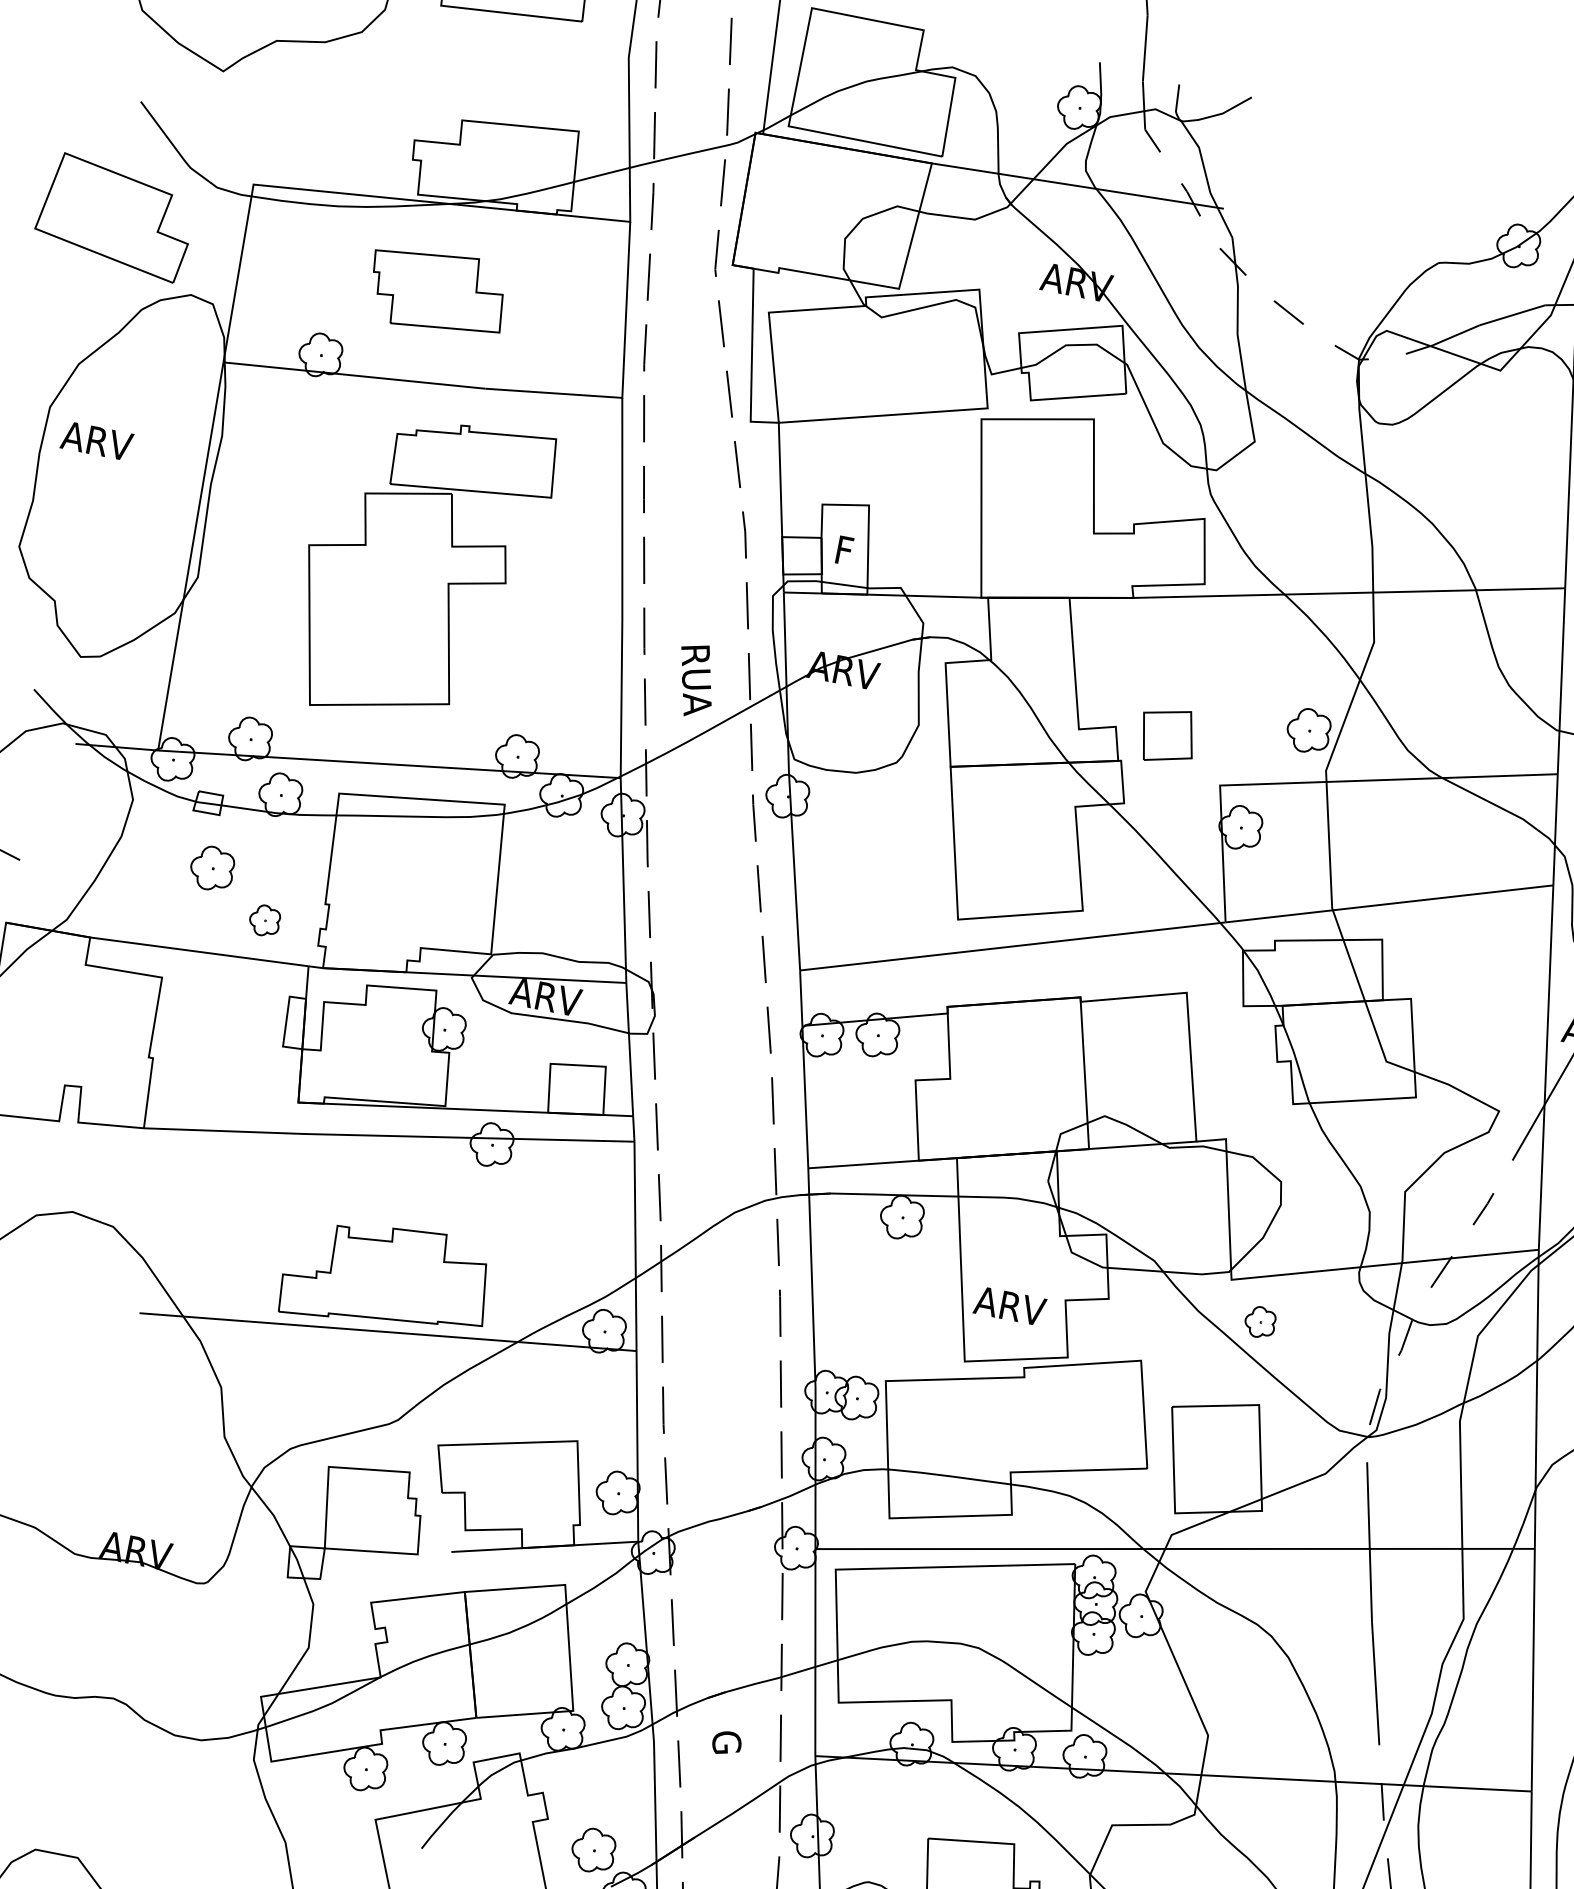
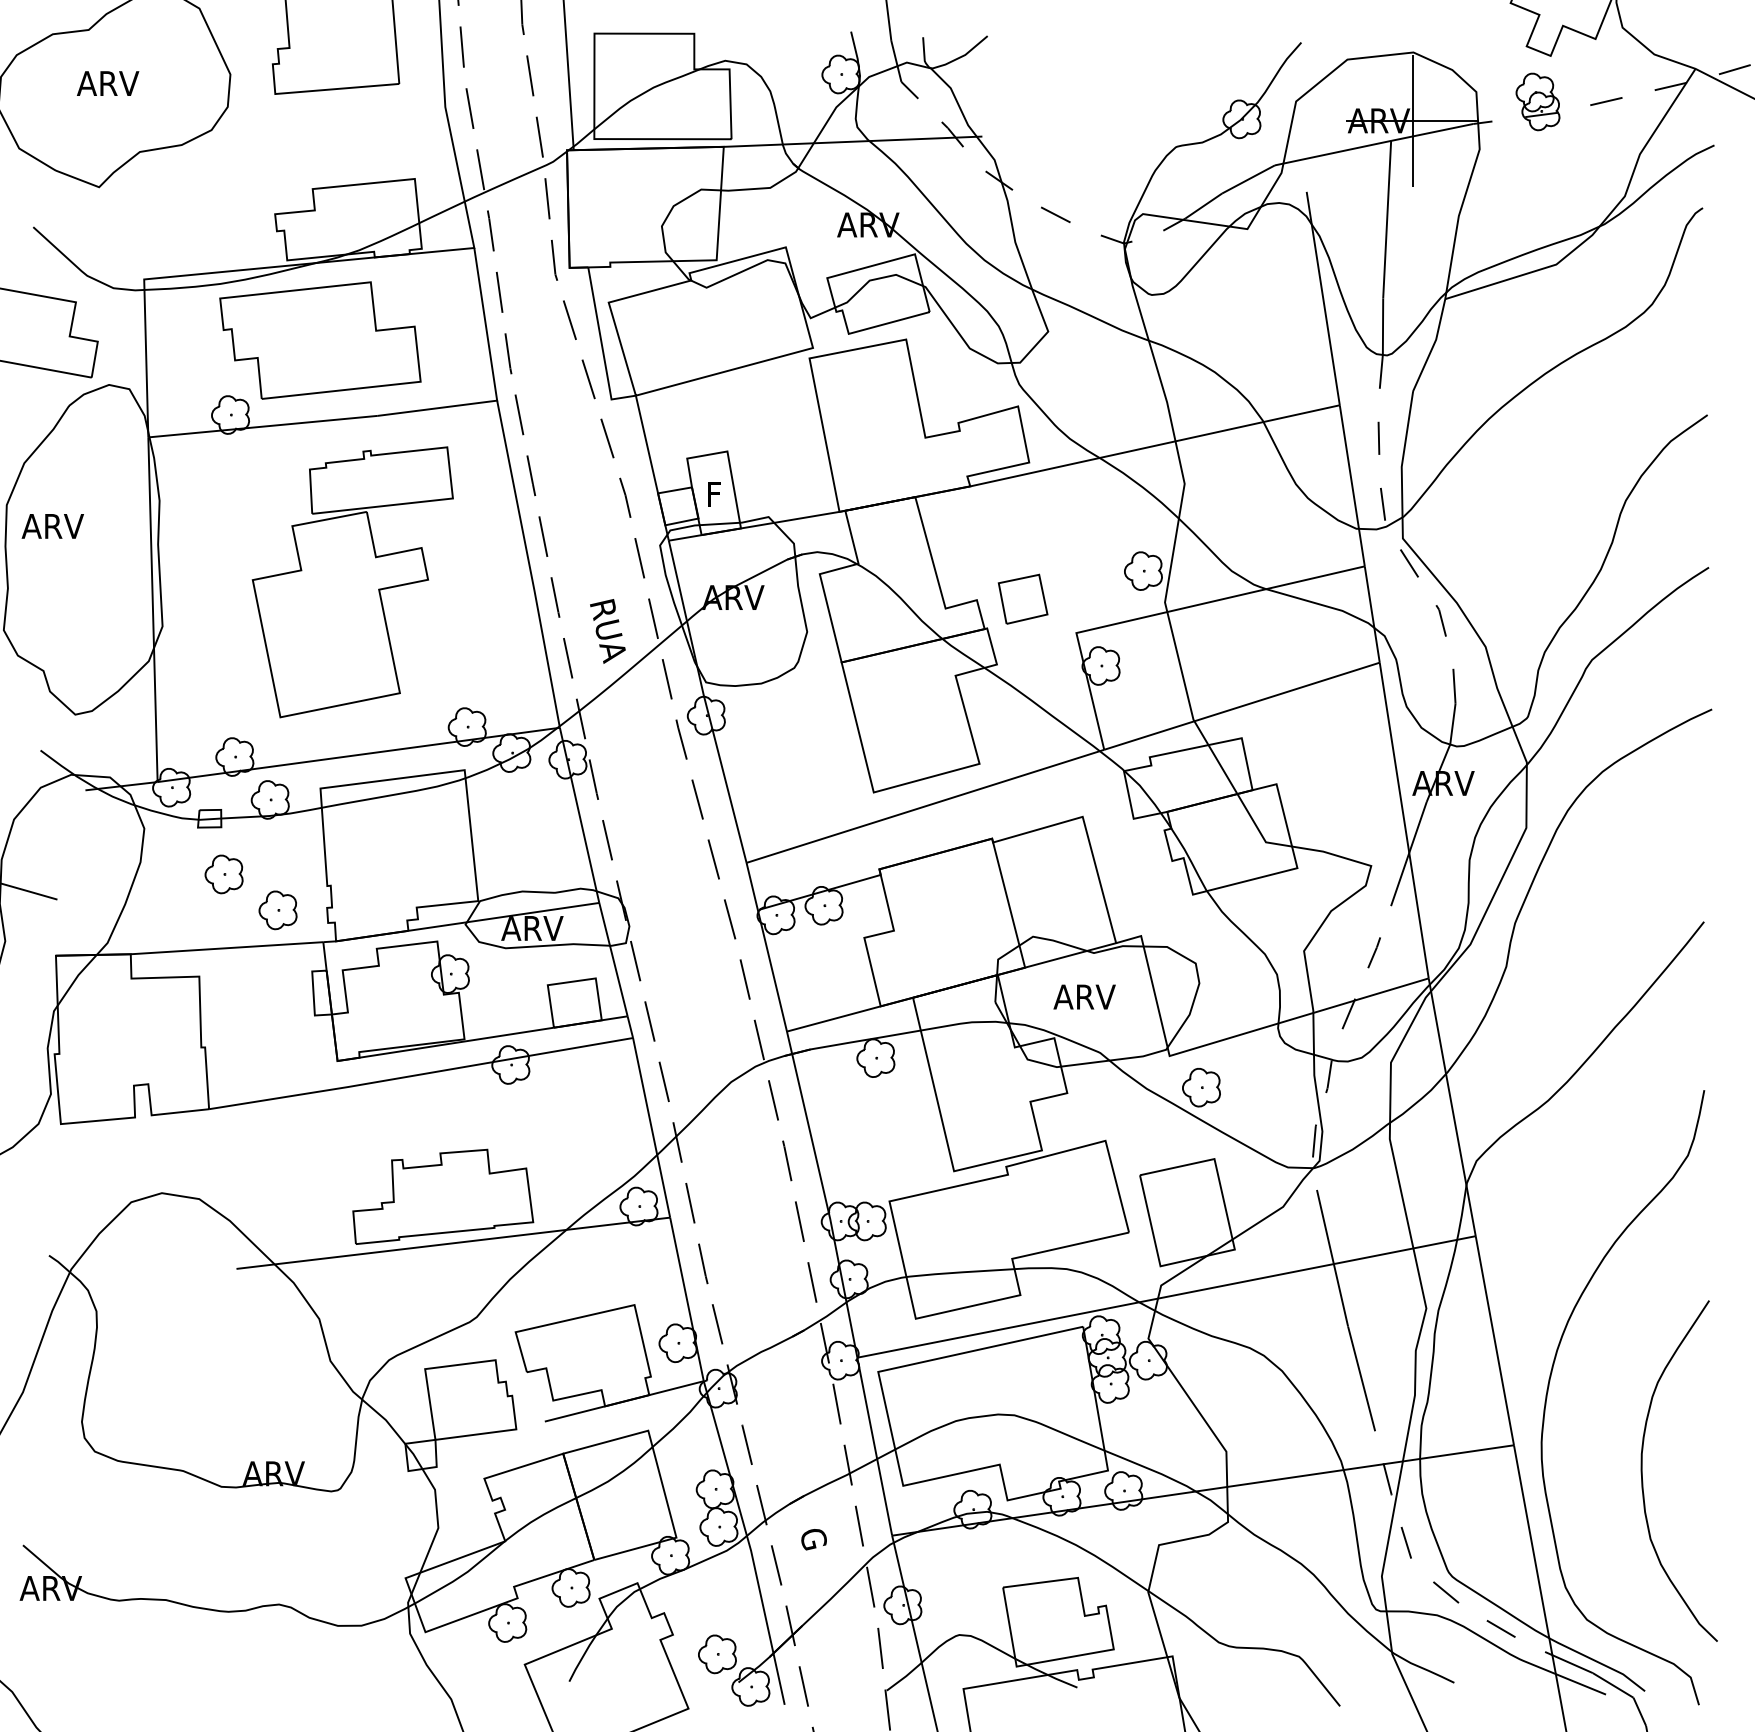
part: (437, 291) -> (320, 340), size x1.67
part: (264, 920) -> (277, 910), size x1.43
text: (1009, 1305) -> (1084, 996), moved
part: (1260, 1322) -> (1201, 1087), size x1.43

